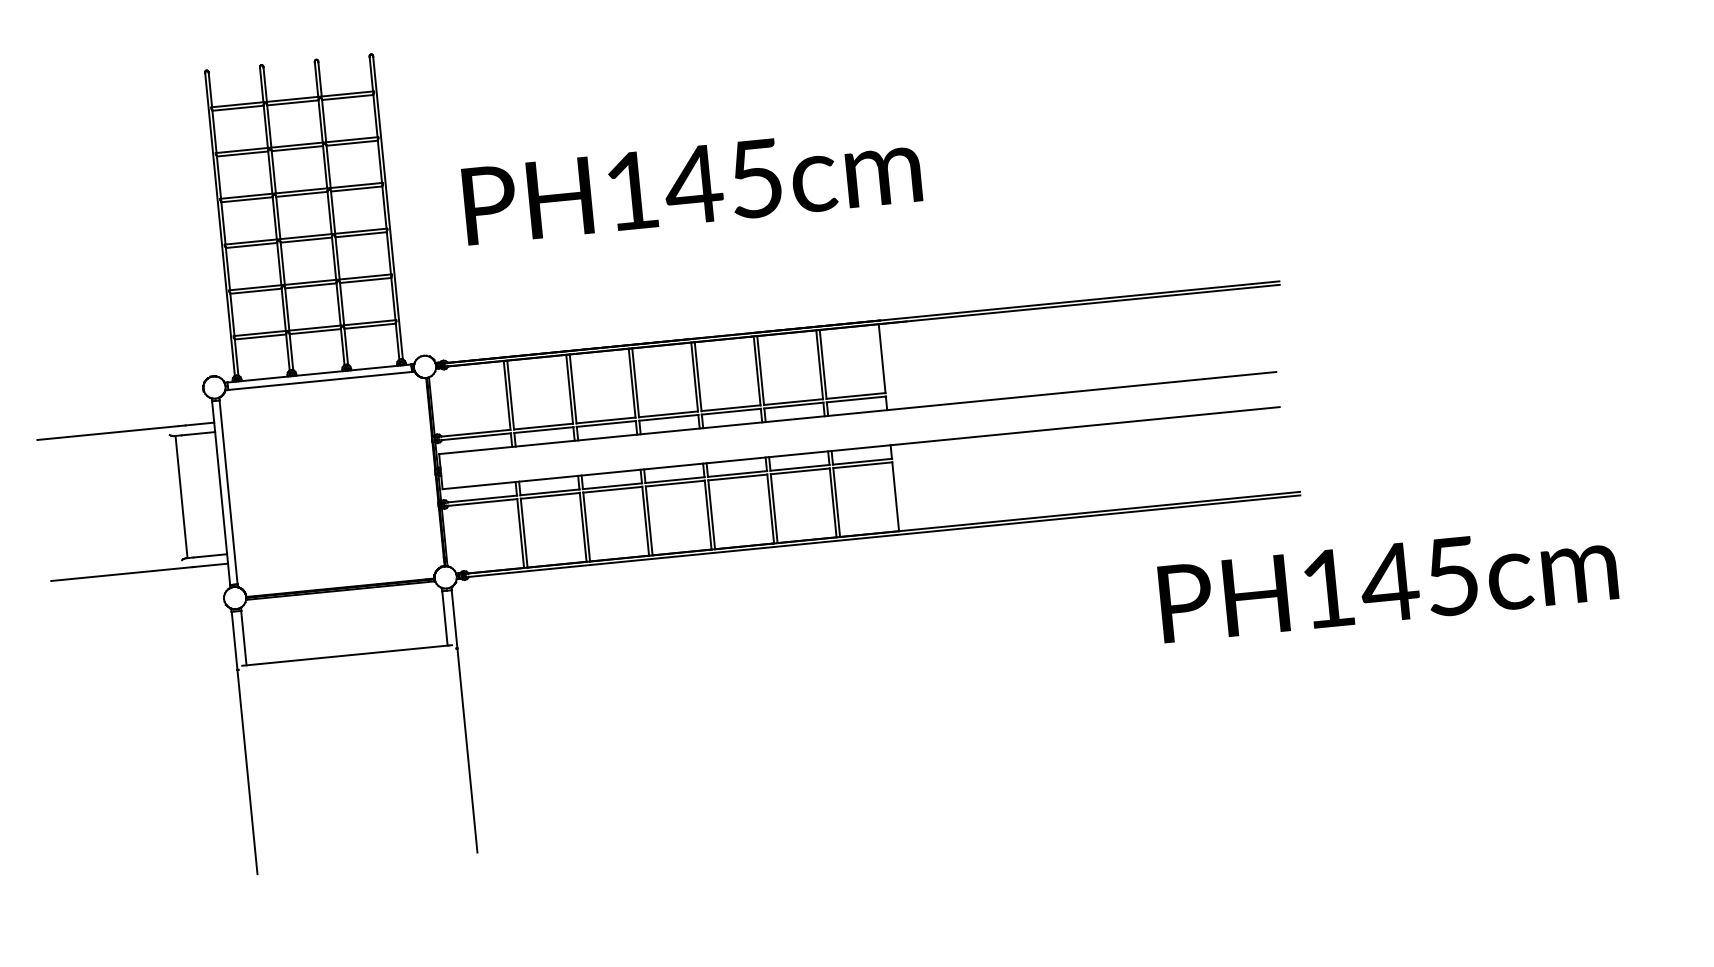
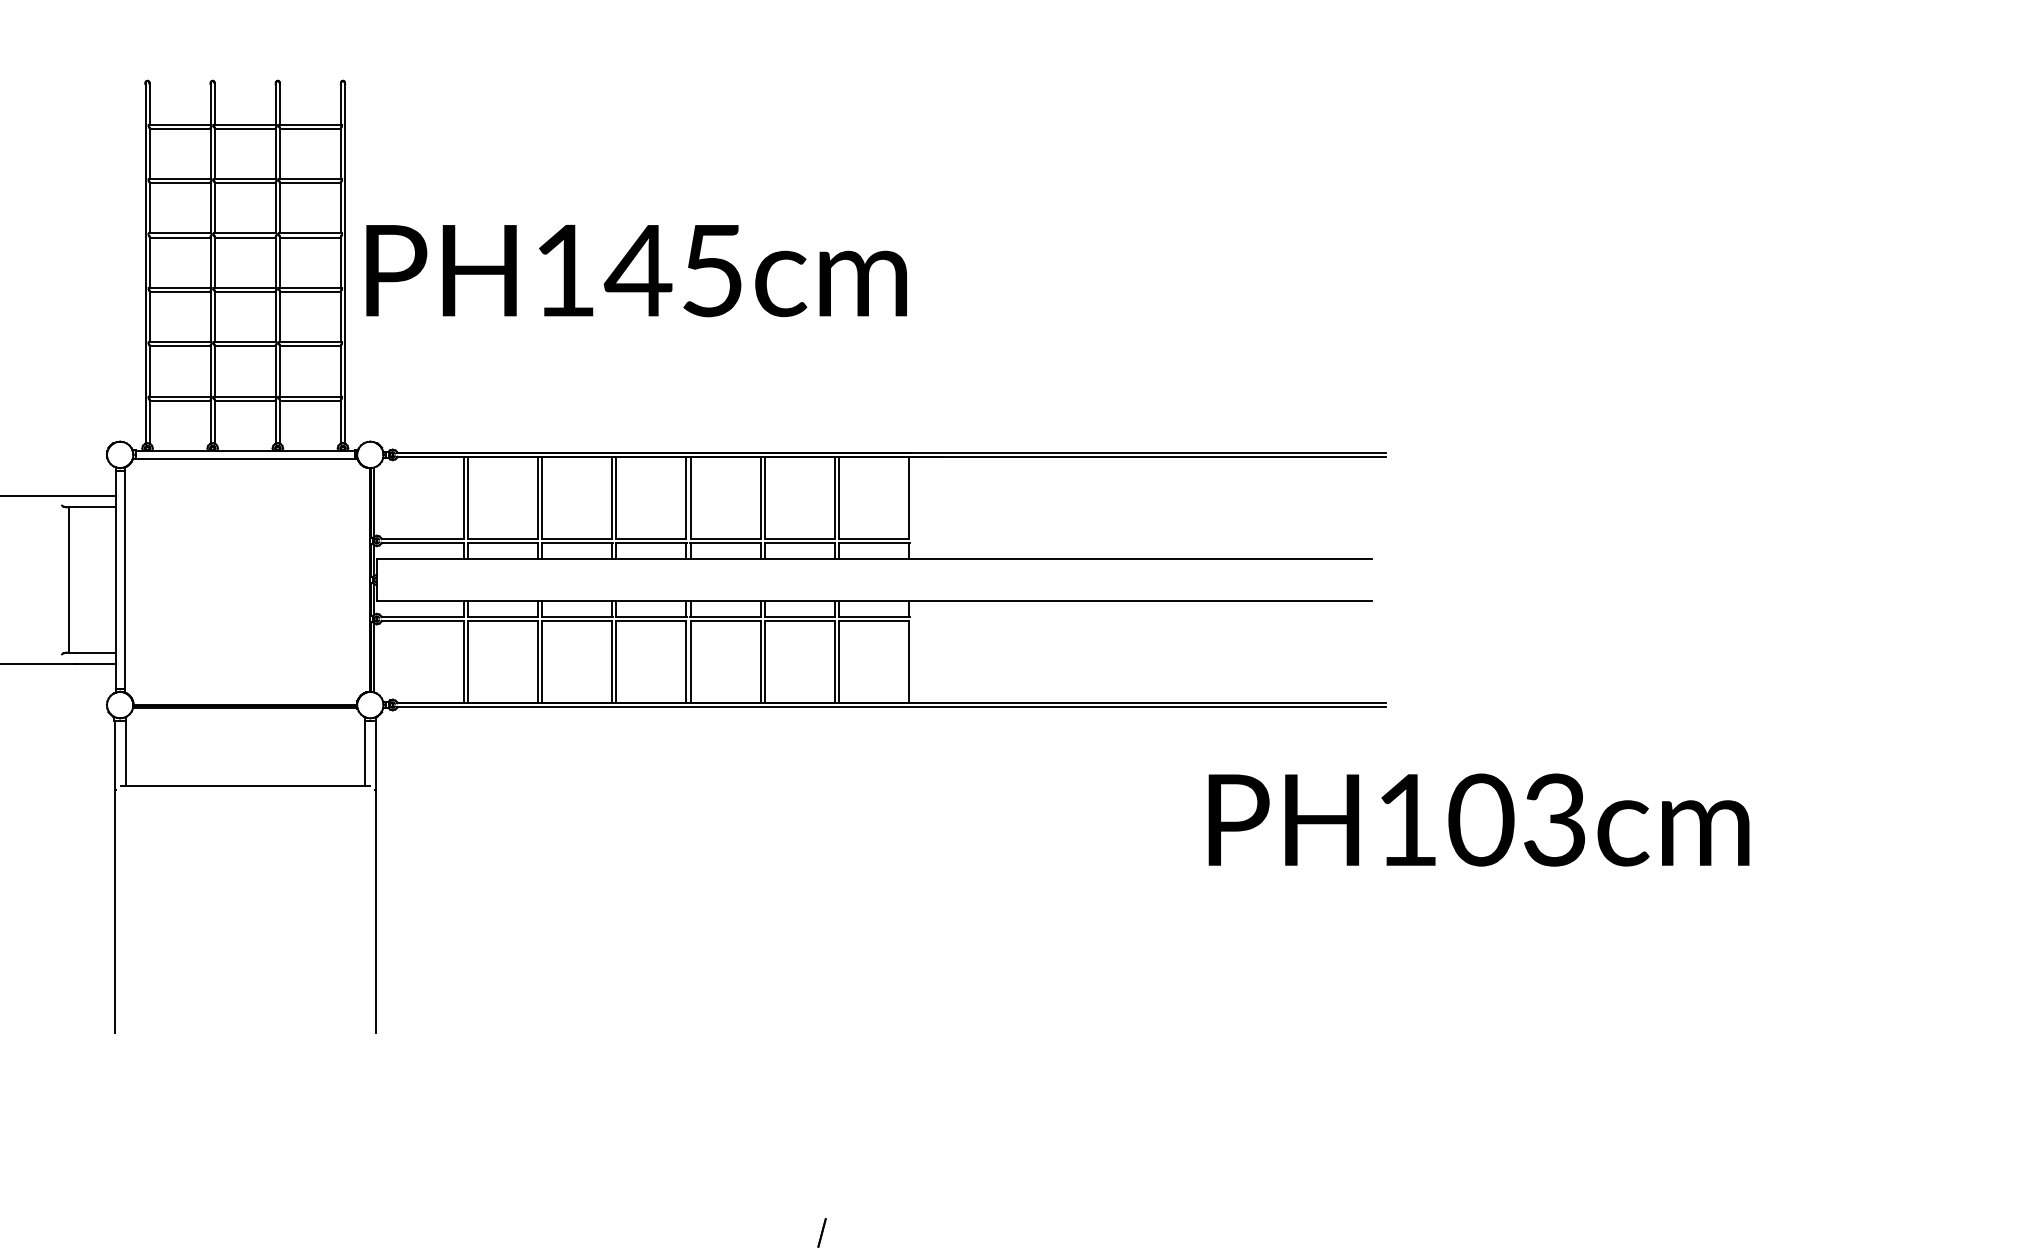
text: (692, 185) -> (636, 271), moved
text: (1418, 579) -> (1515, 819), PH145cm -> PH103cm

